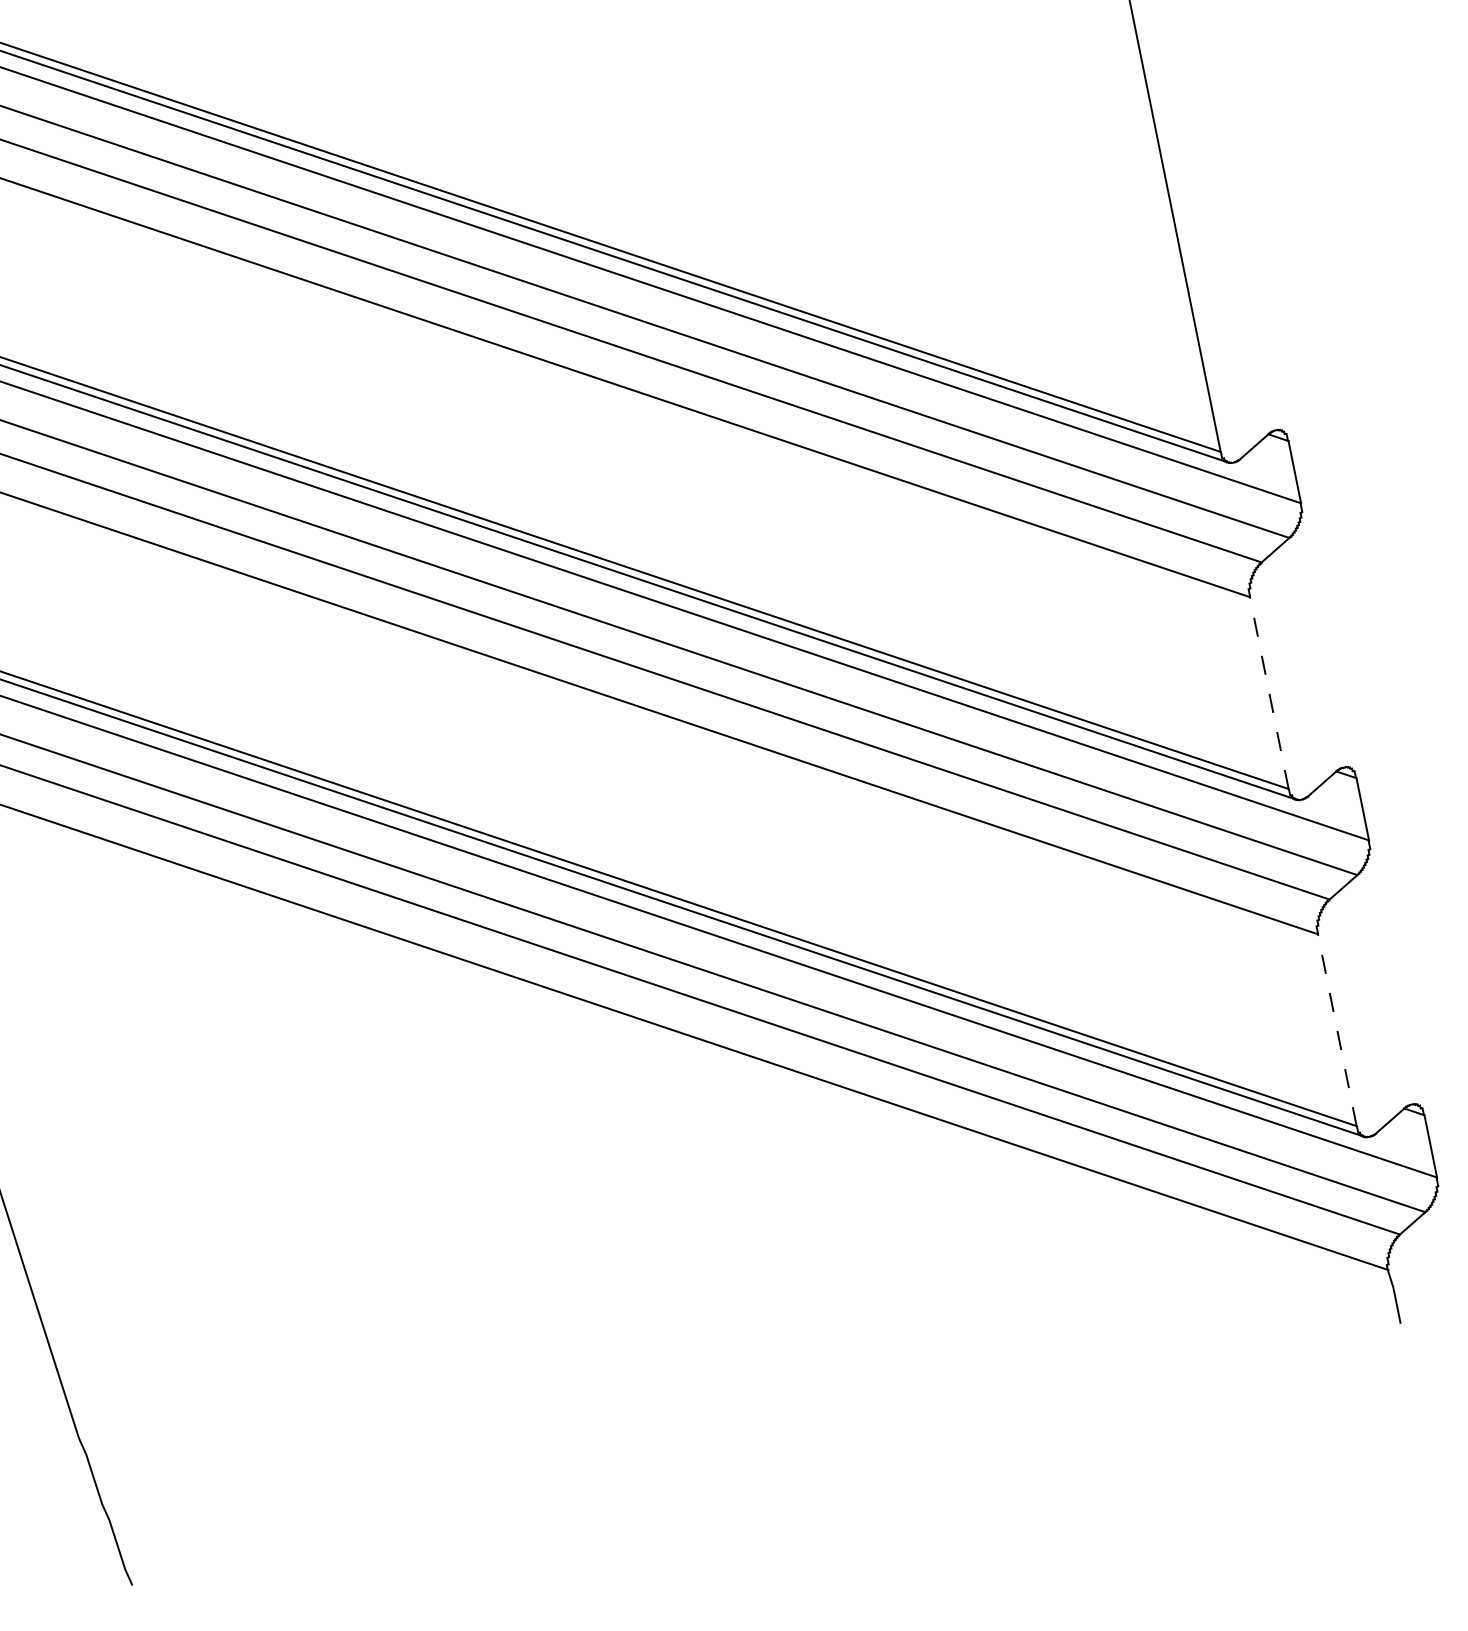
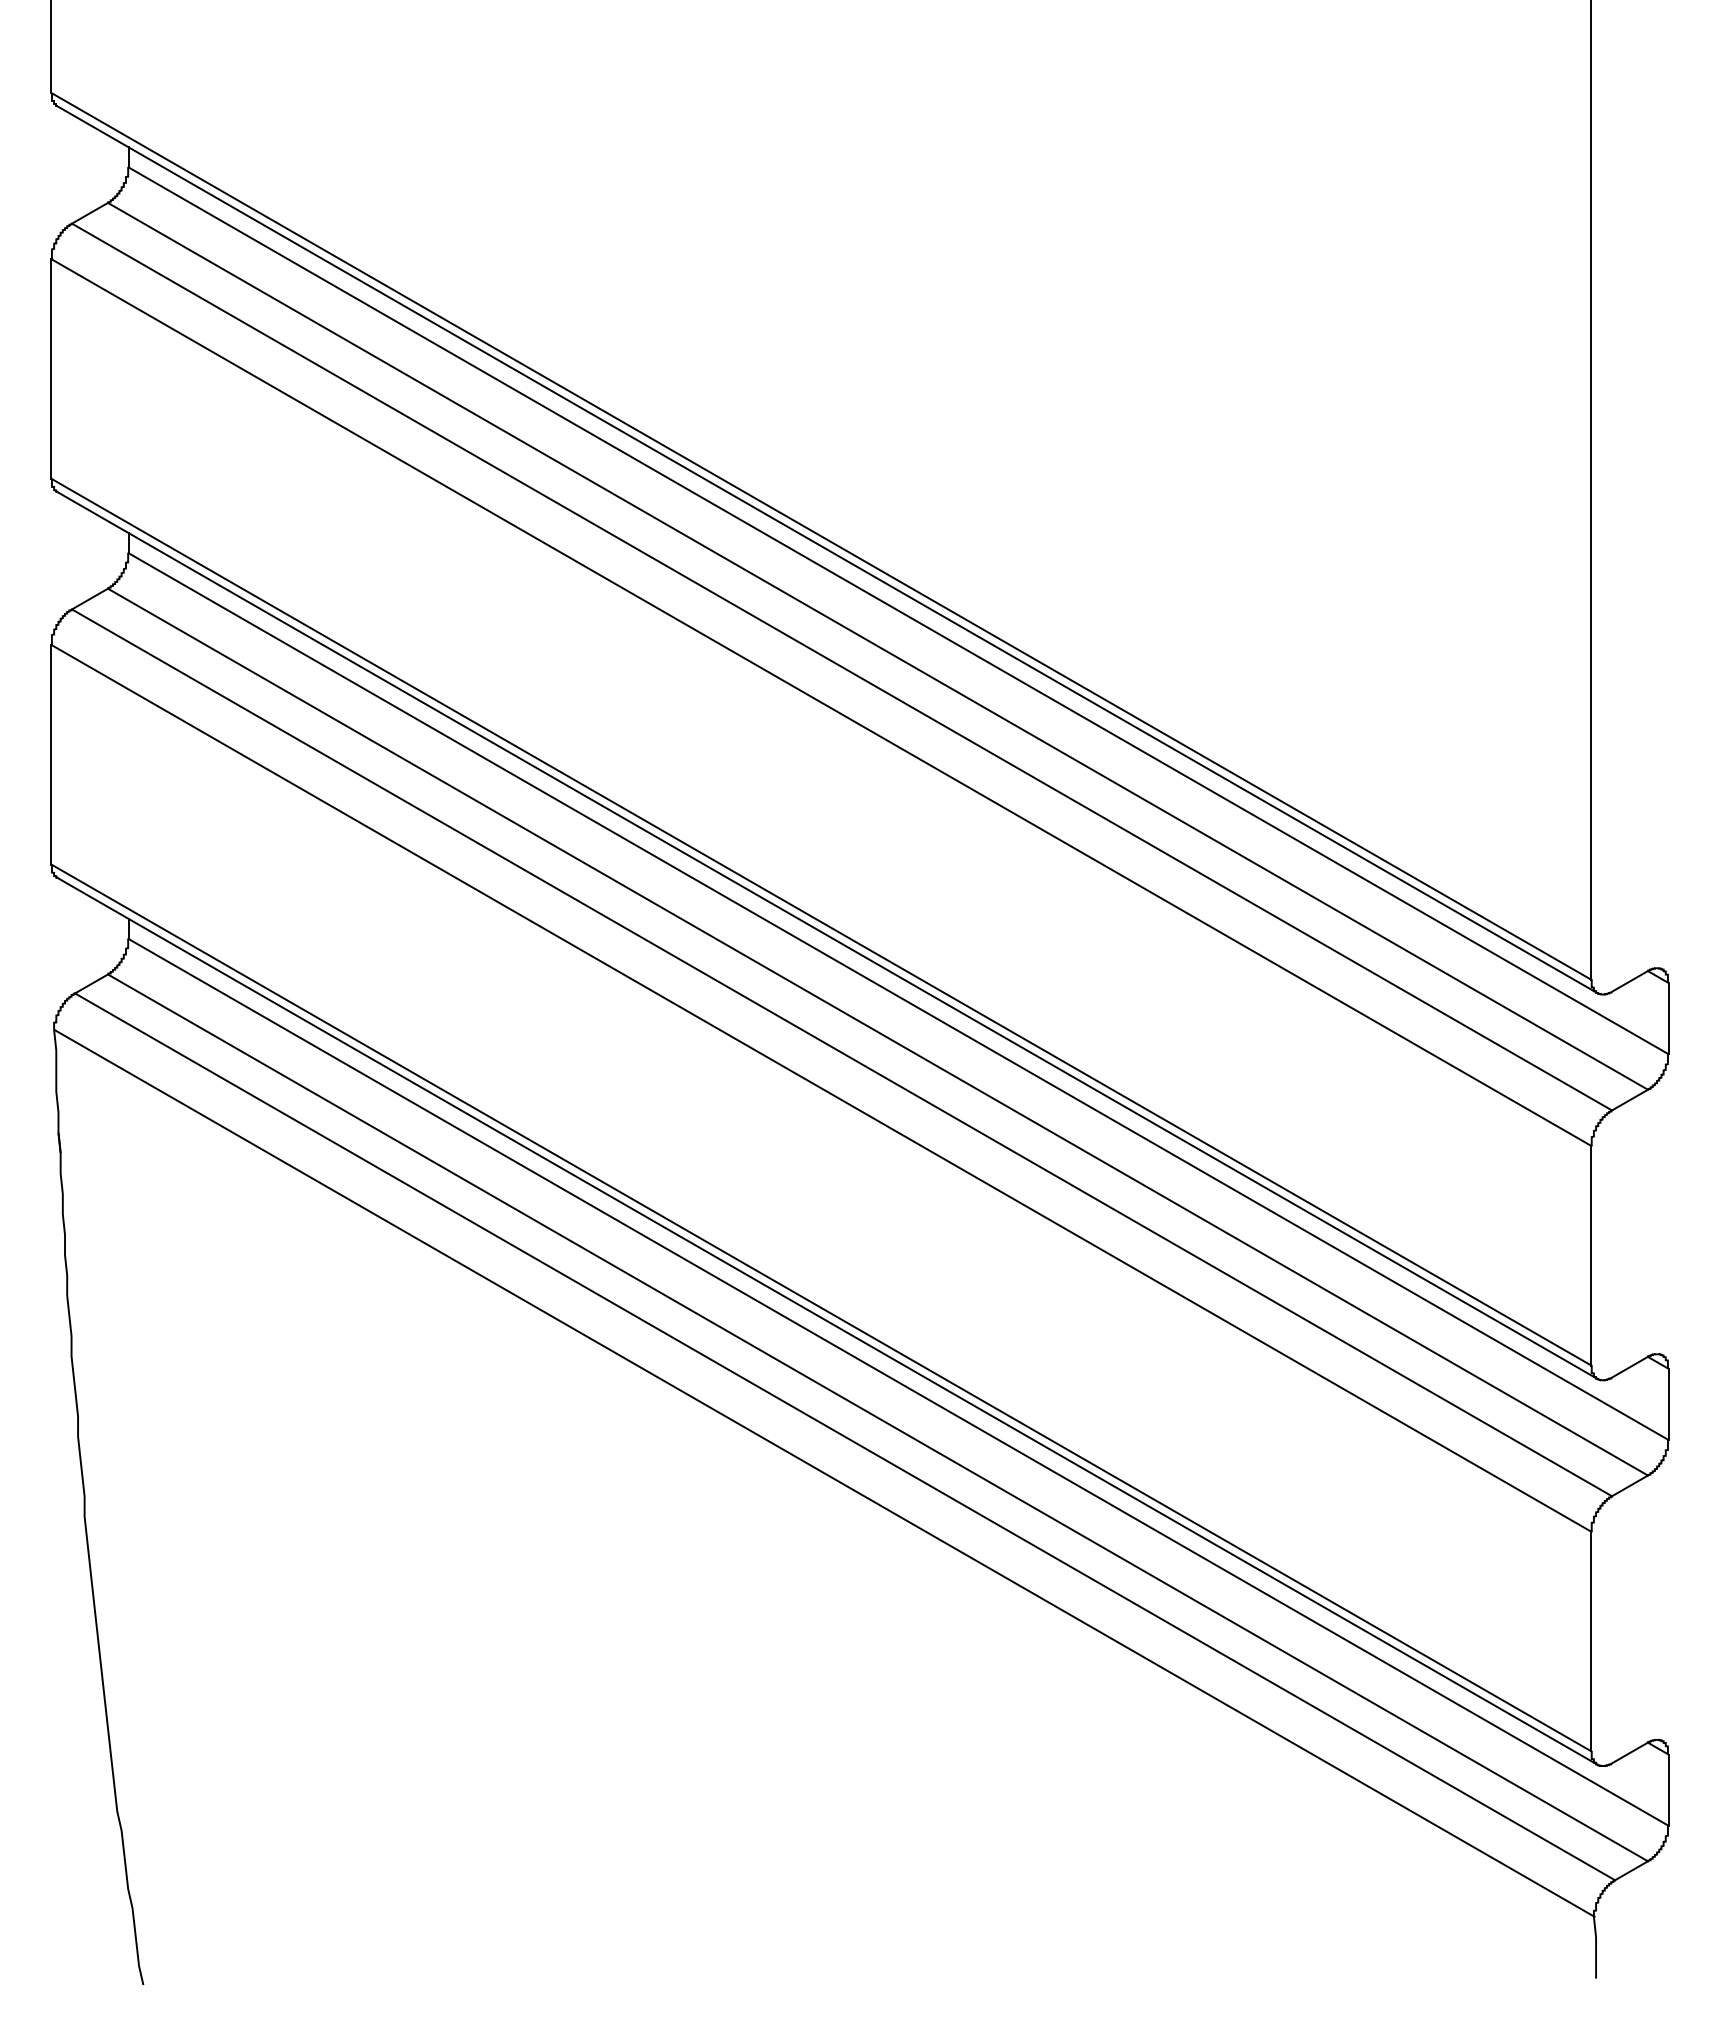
line: (1269, 692) -> (1591, 1255), dashed -> solid
line: (1337, 1030) -> (1591, 1641), dashed -> solid

